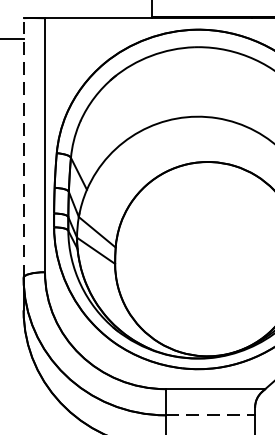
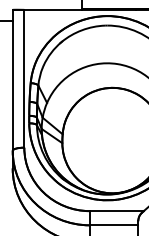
line: (23, 146) -> (12, 79), dashed -> solid
line: (211, 415) -> (114, 225), dashed -> solid

